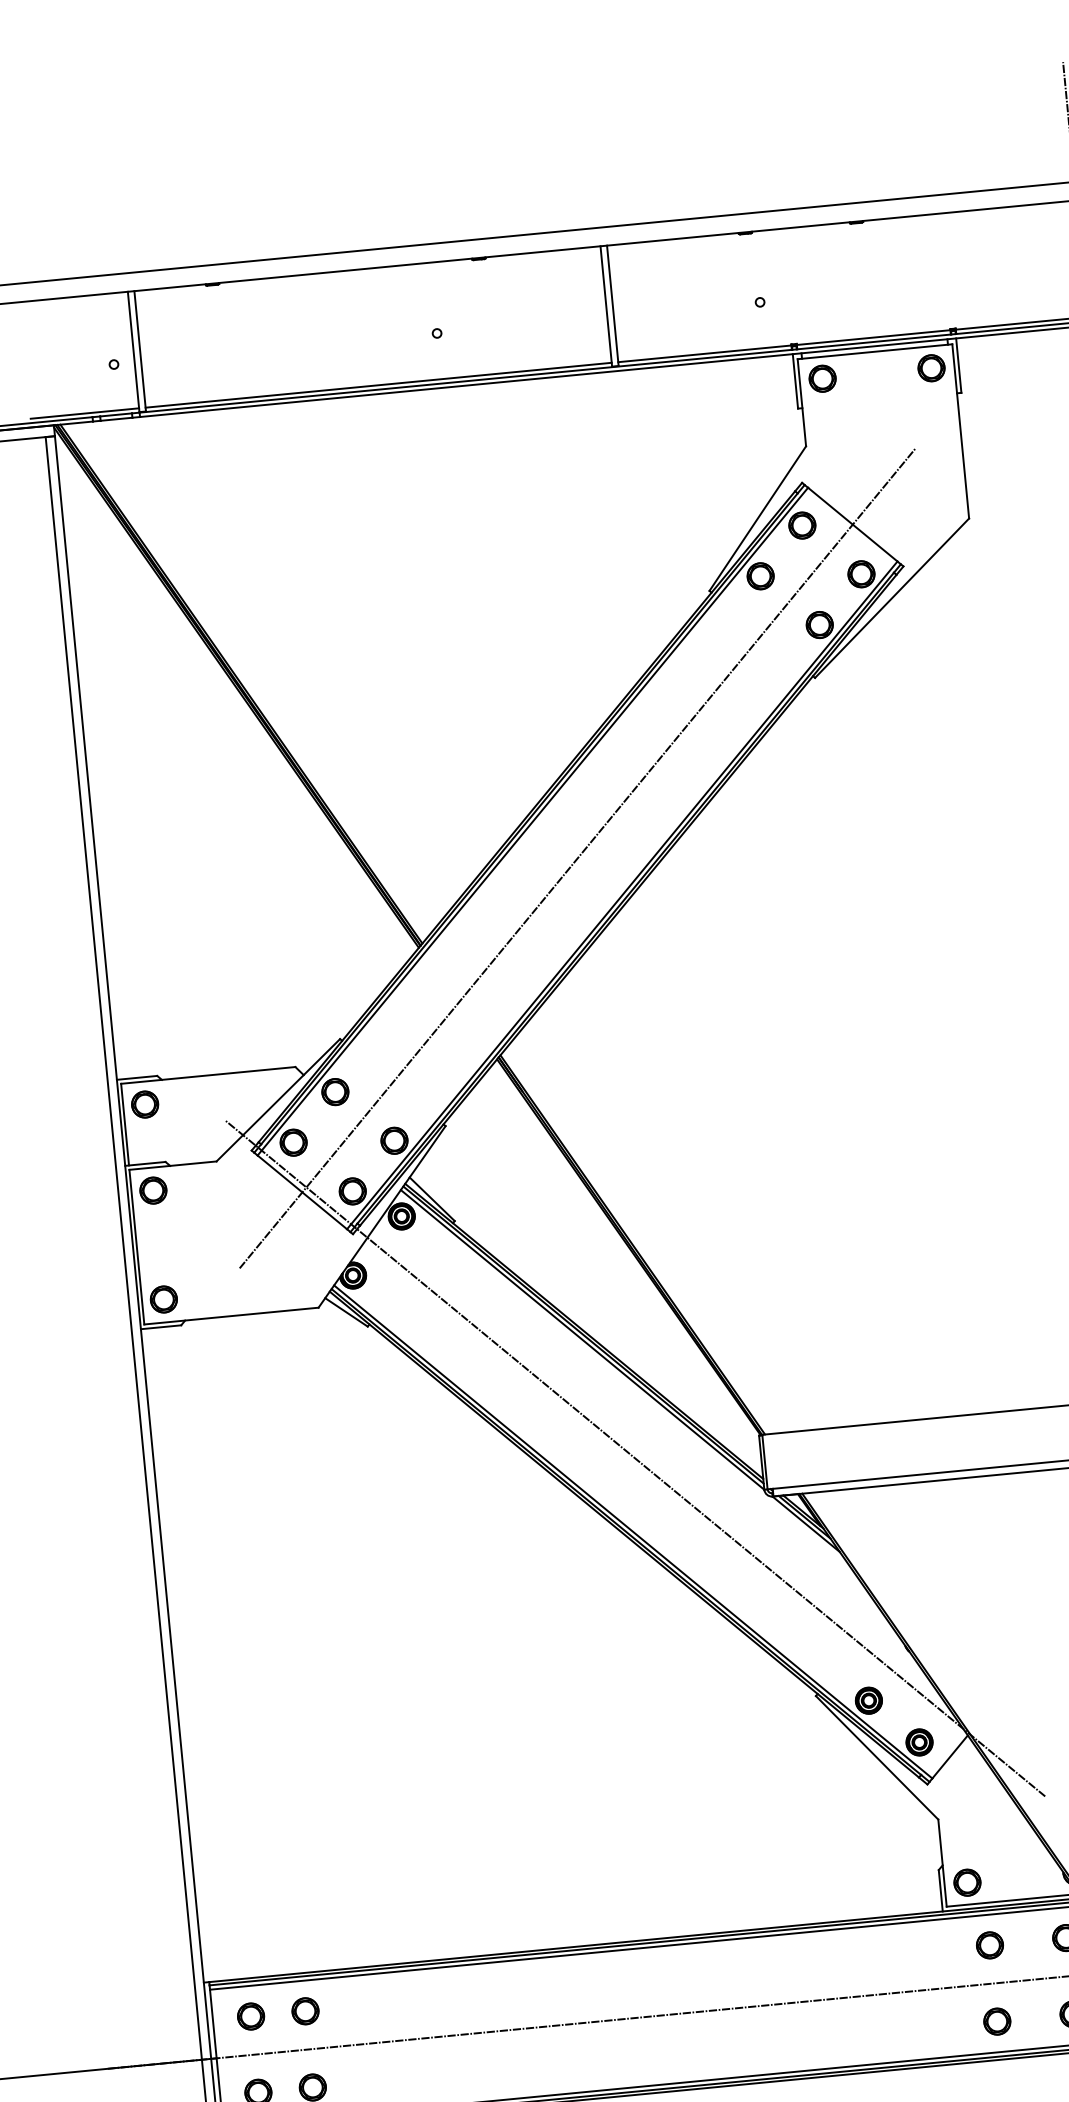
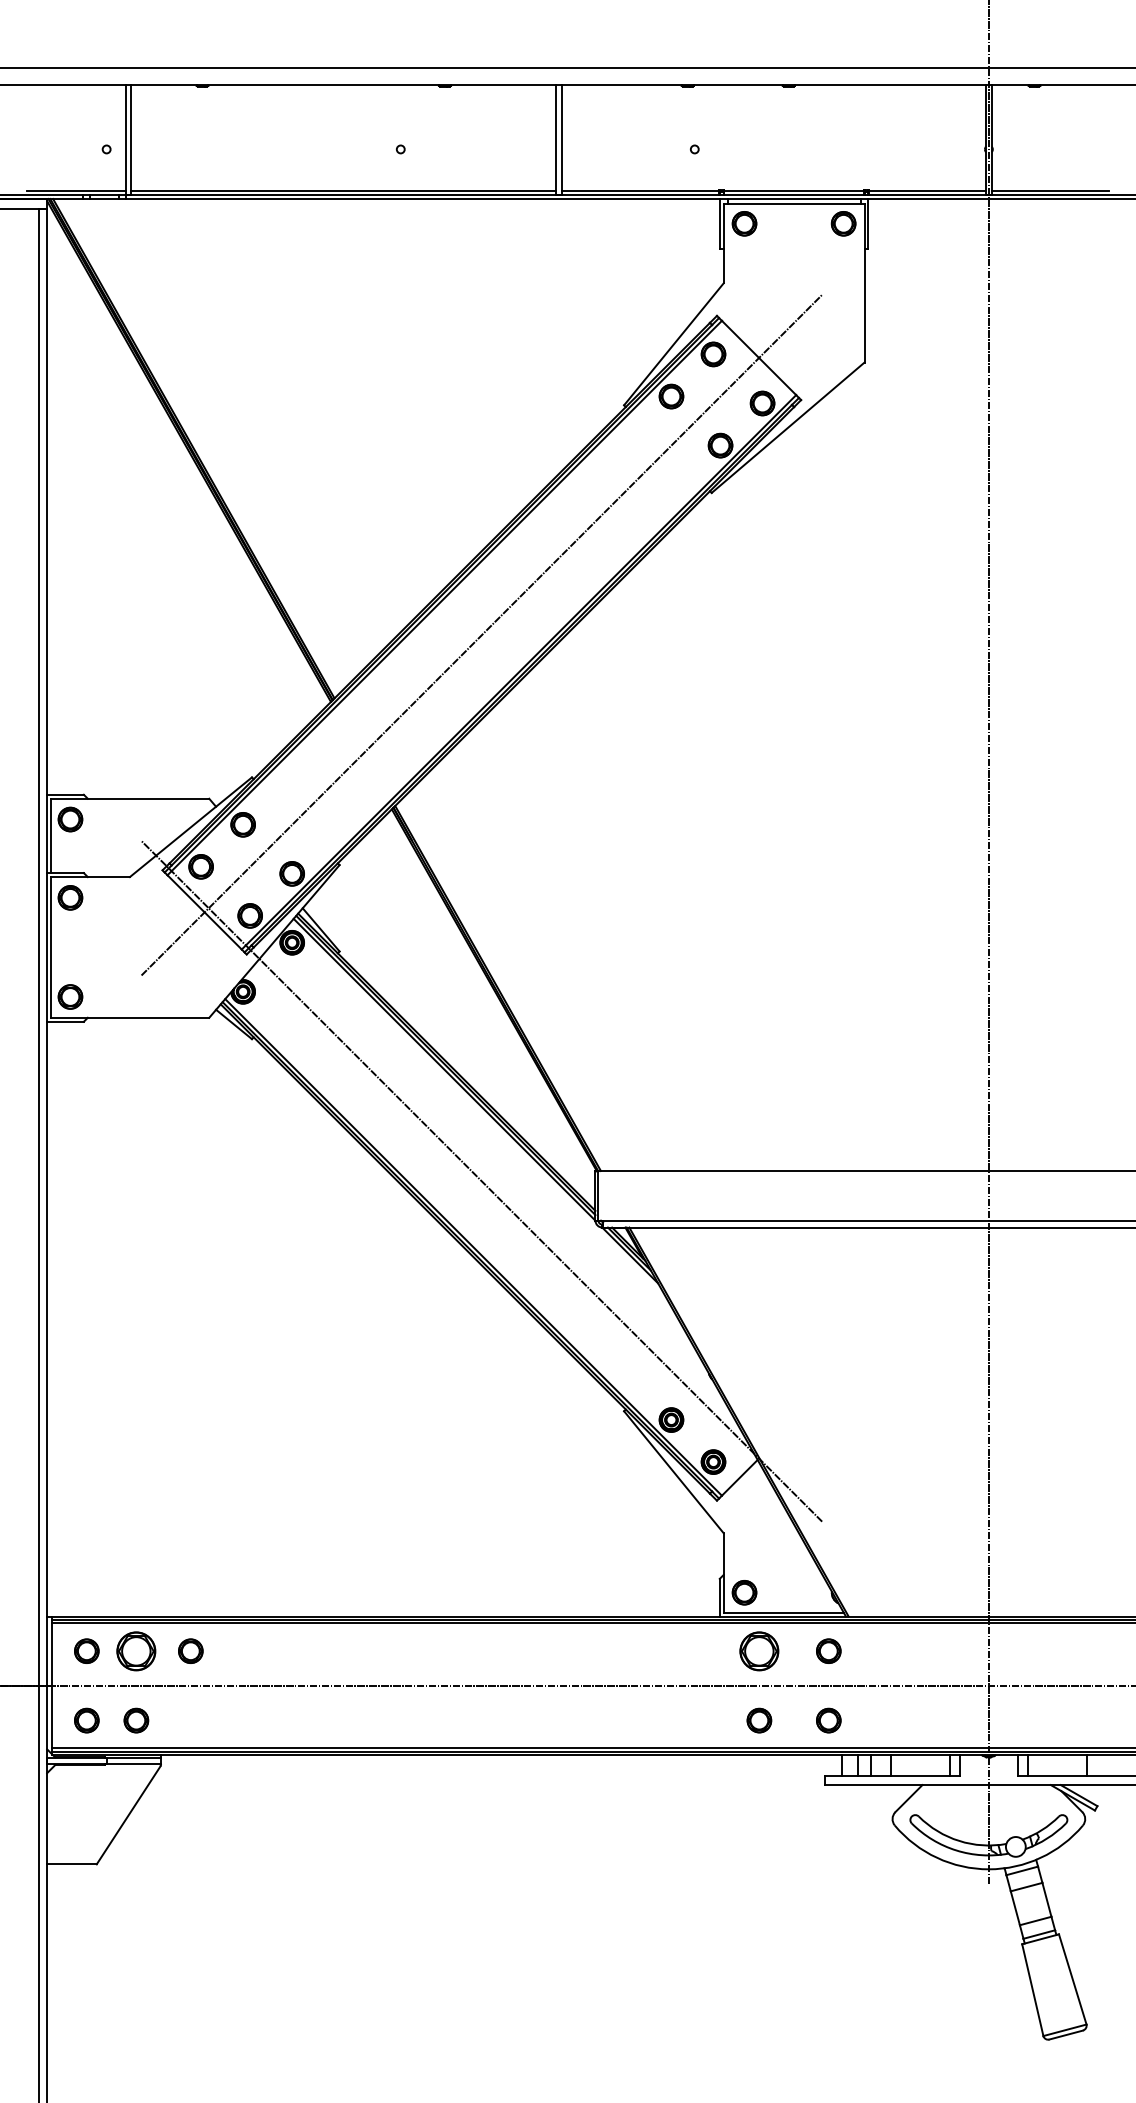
part: (990, 1944) -> (759, 1650), size x1.6
part: (364, 2004) -> (190, 1650), added
part: (305, 2010) -> (136, 1650), size x1.6

